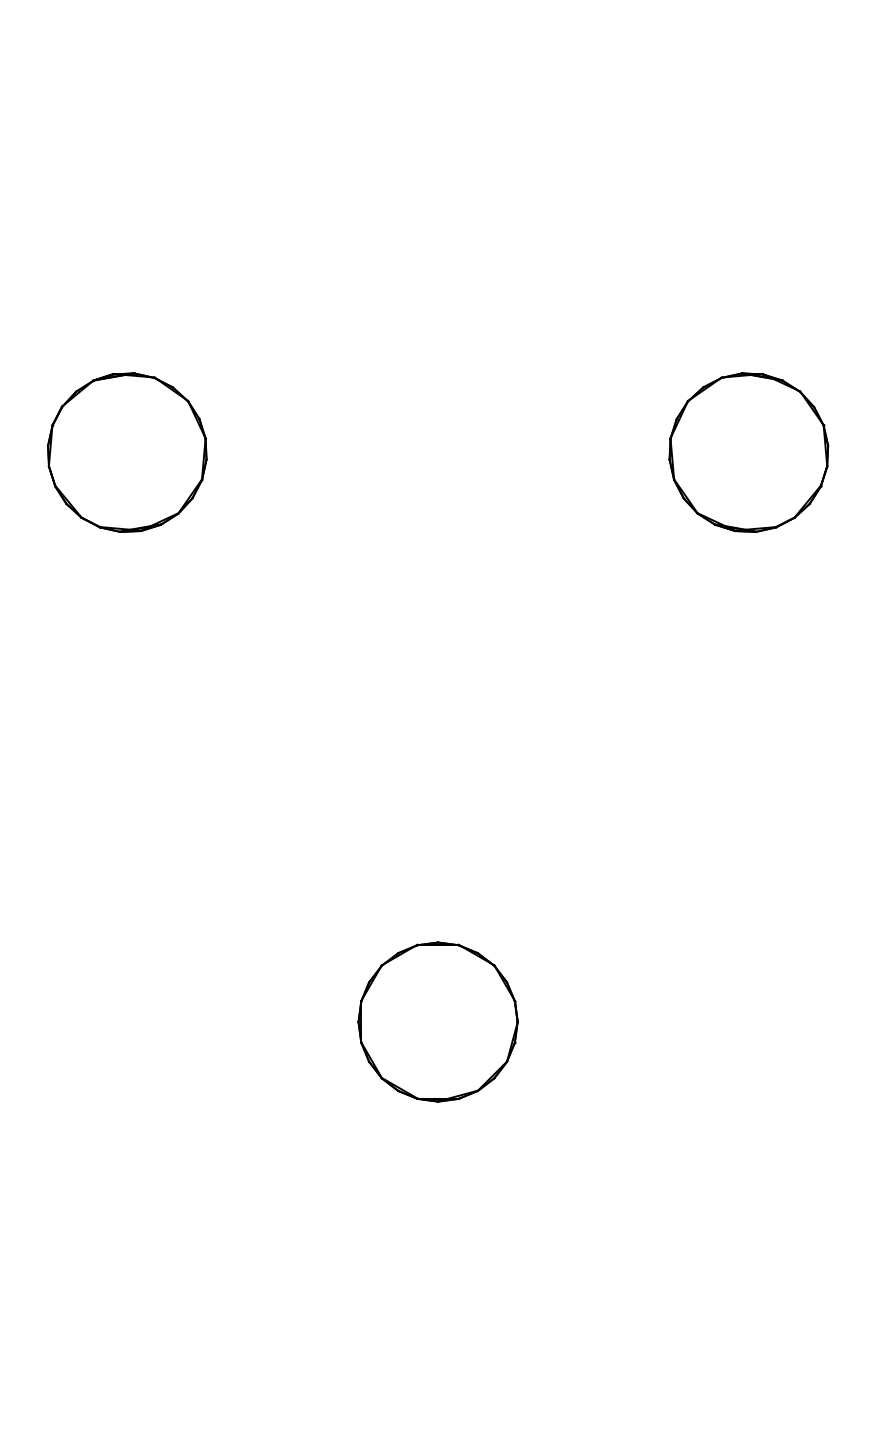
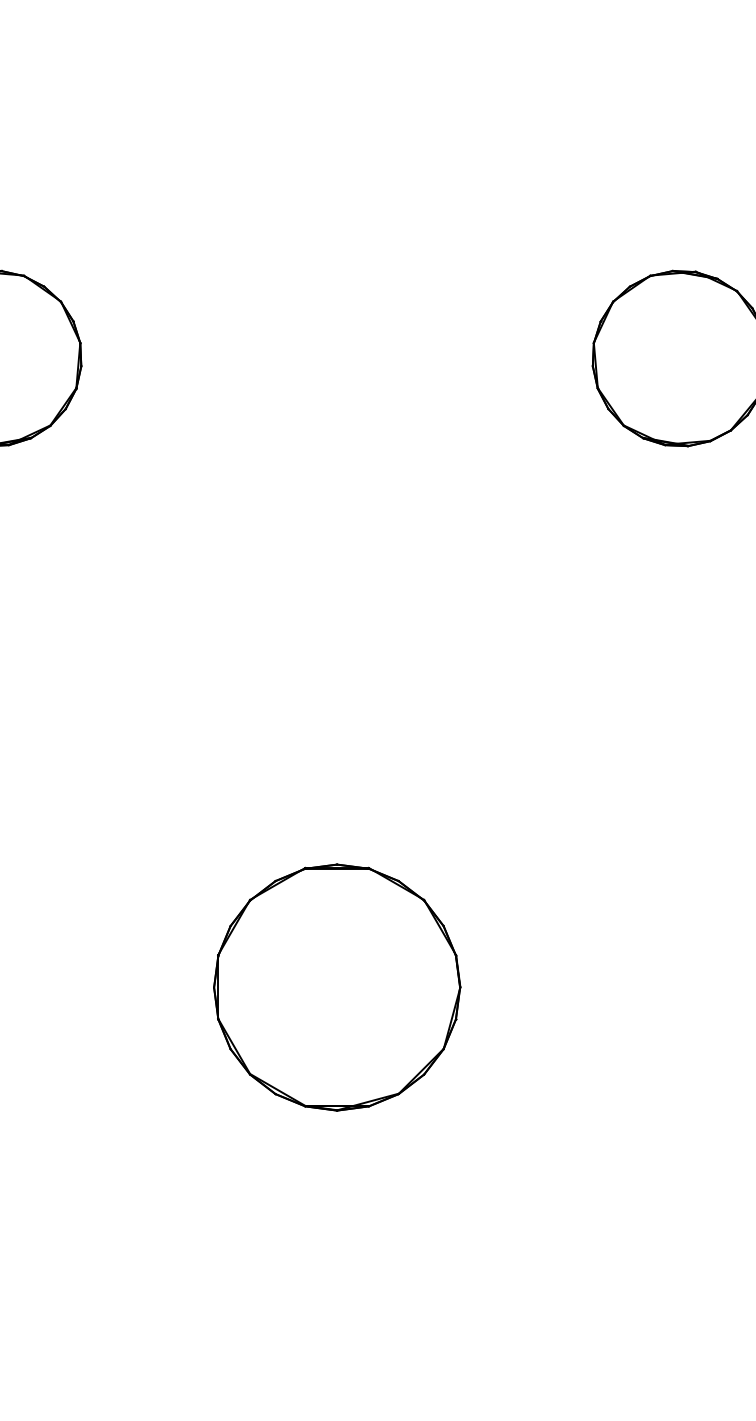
part: (437, 1021) -> (336, 986), size x1.4

